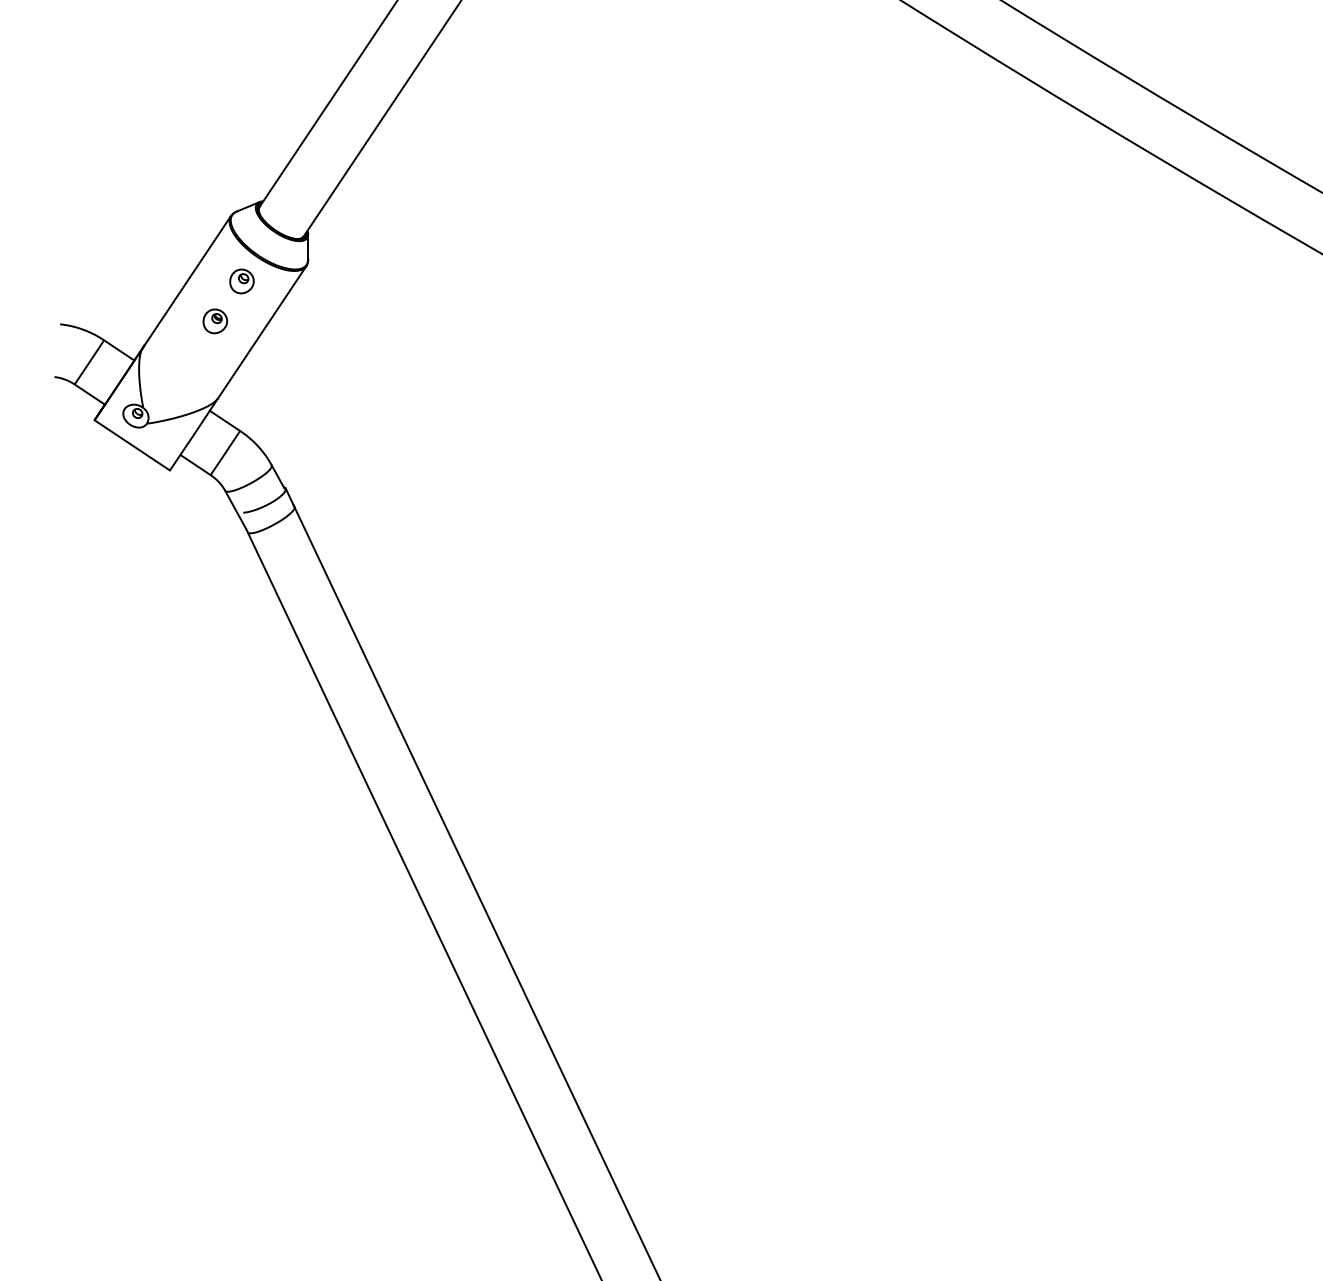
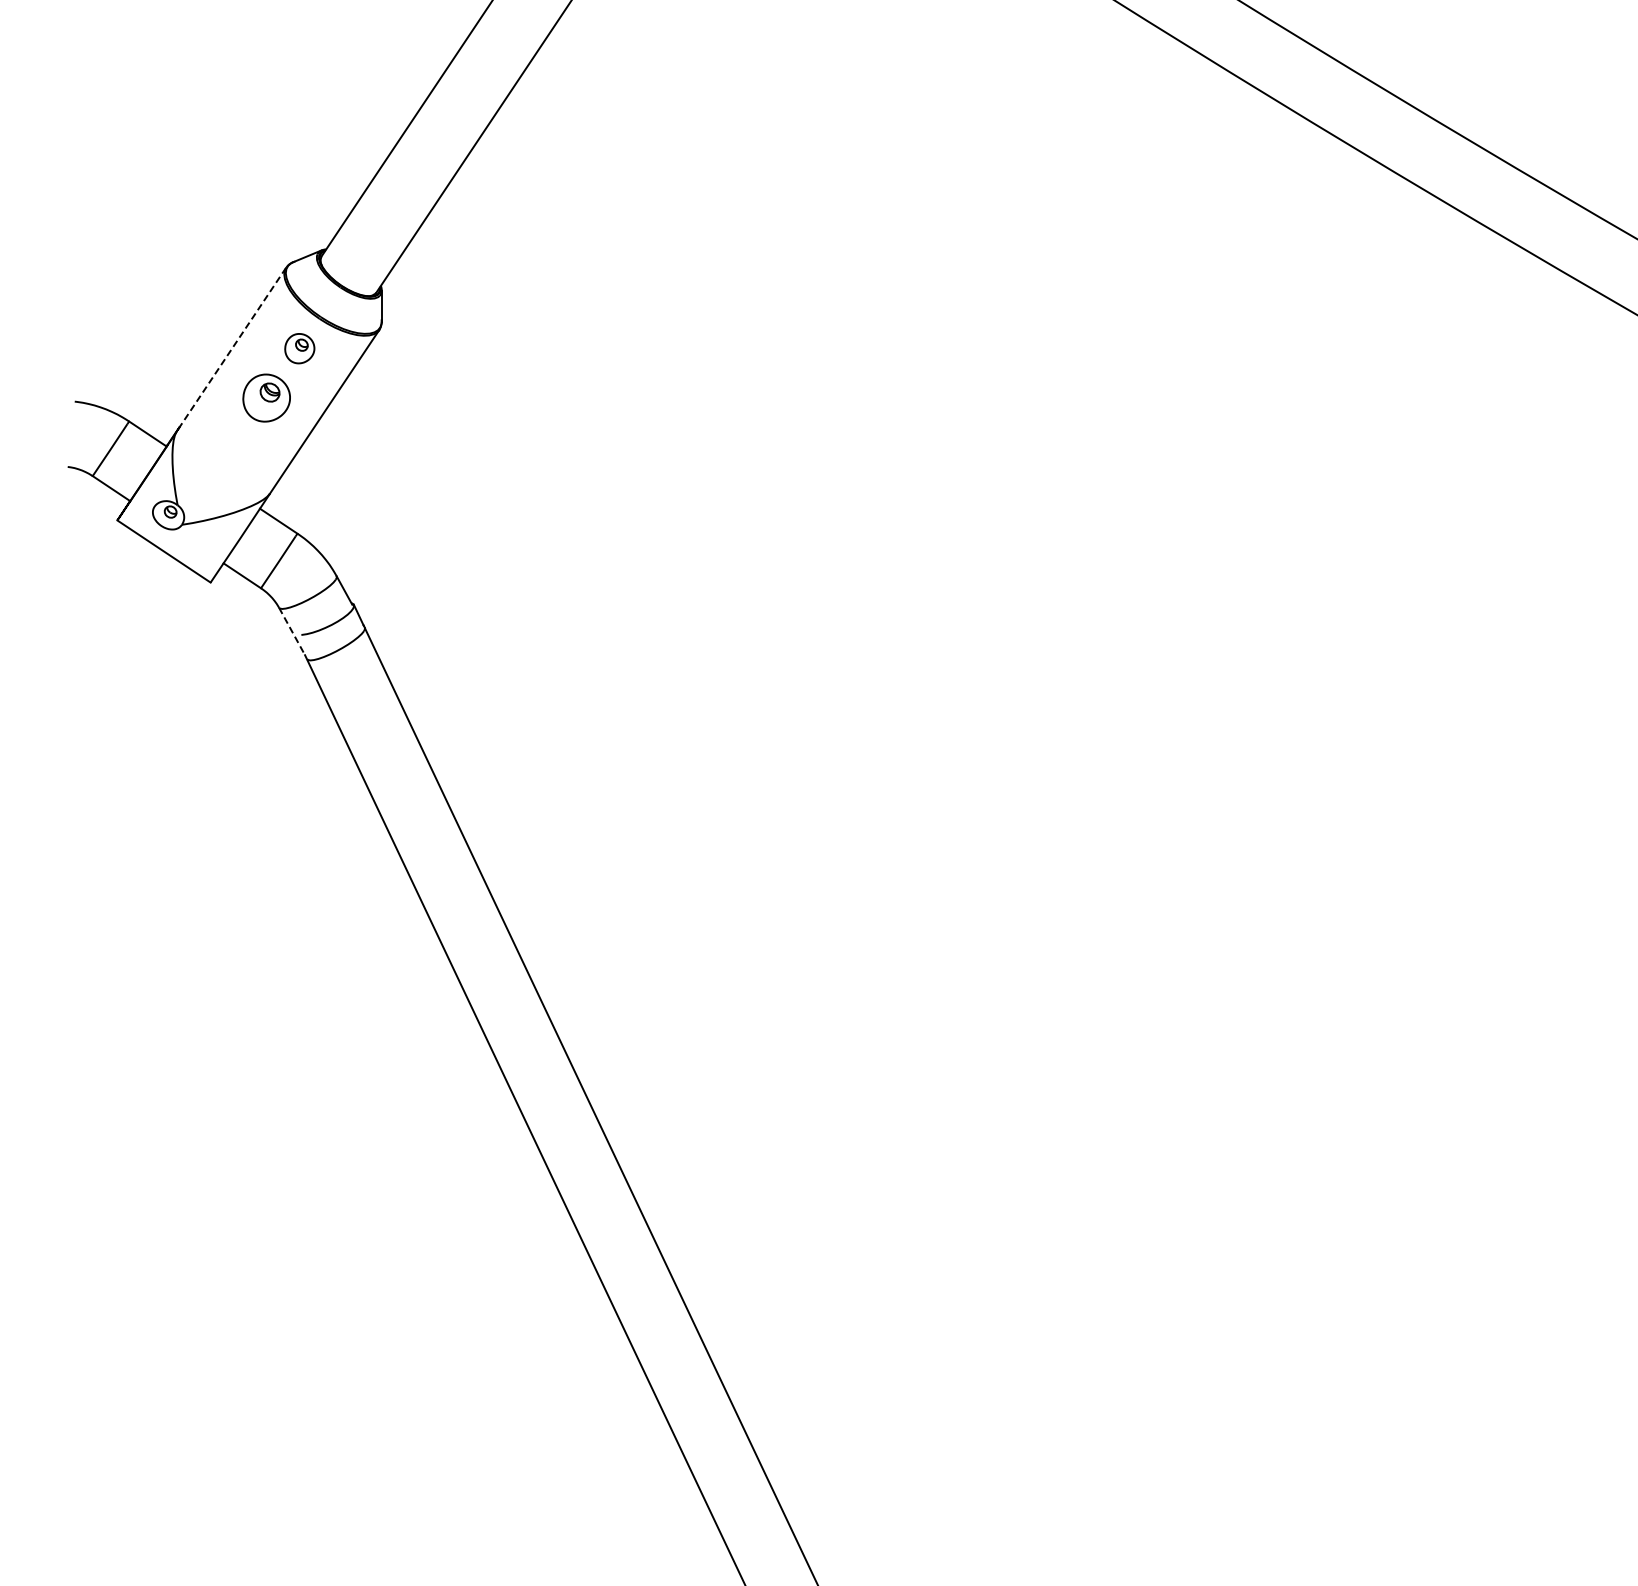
line: (186, 282) -> (231, 349), solid -> dashed
part: (215, 320) -> (266, 397), size x1.6
line: (236, 510) -> (292, 631), solid -> dashed

